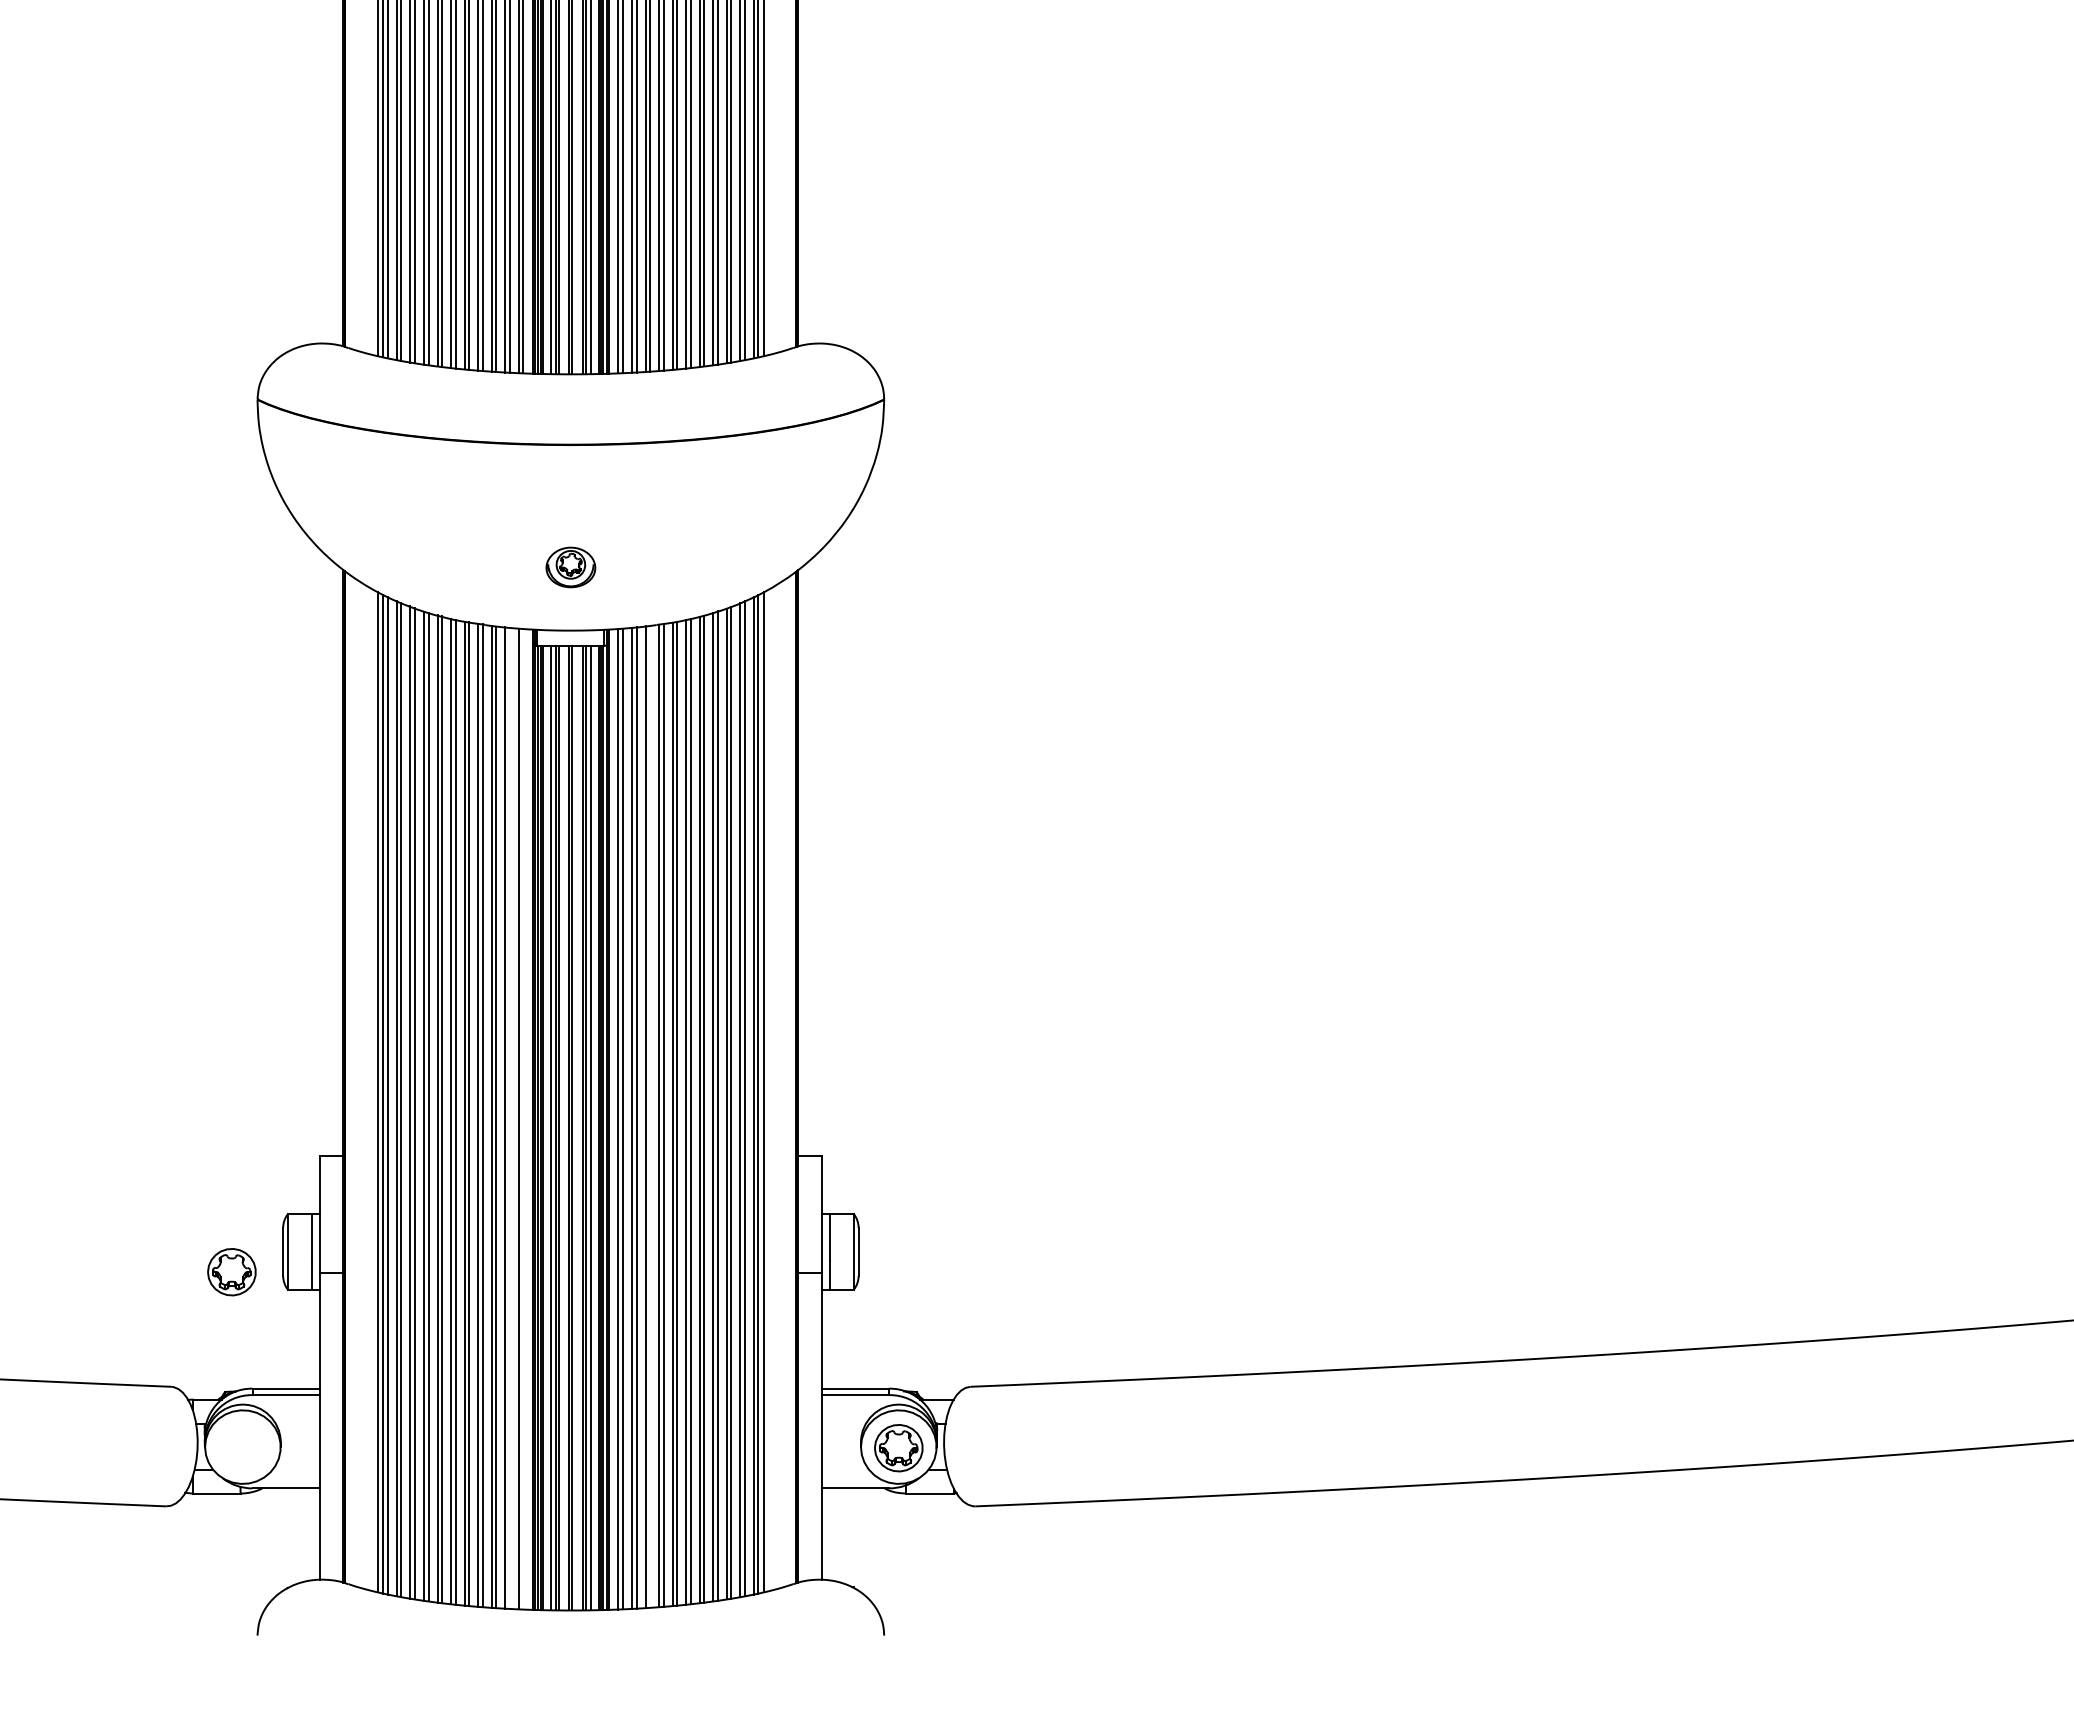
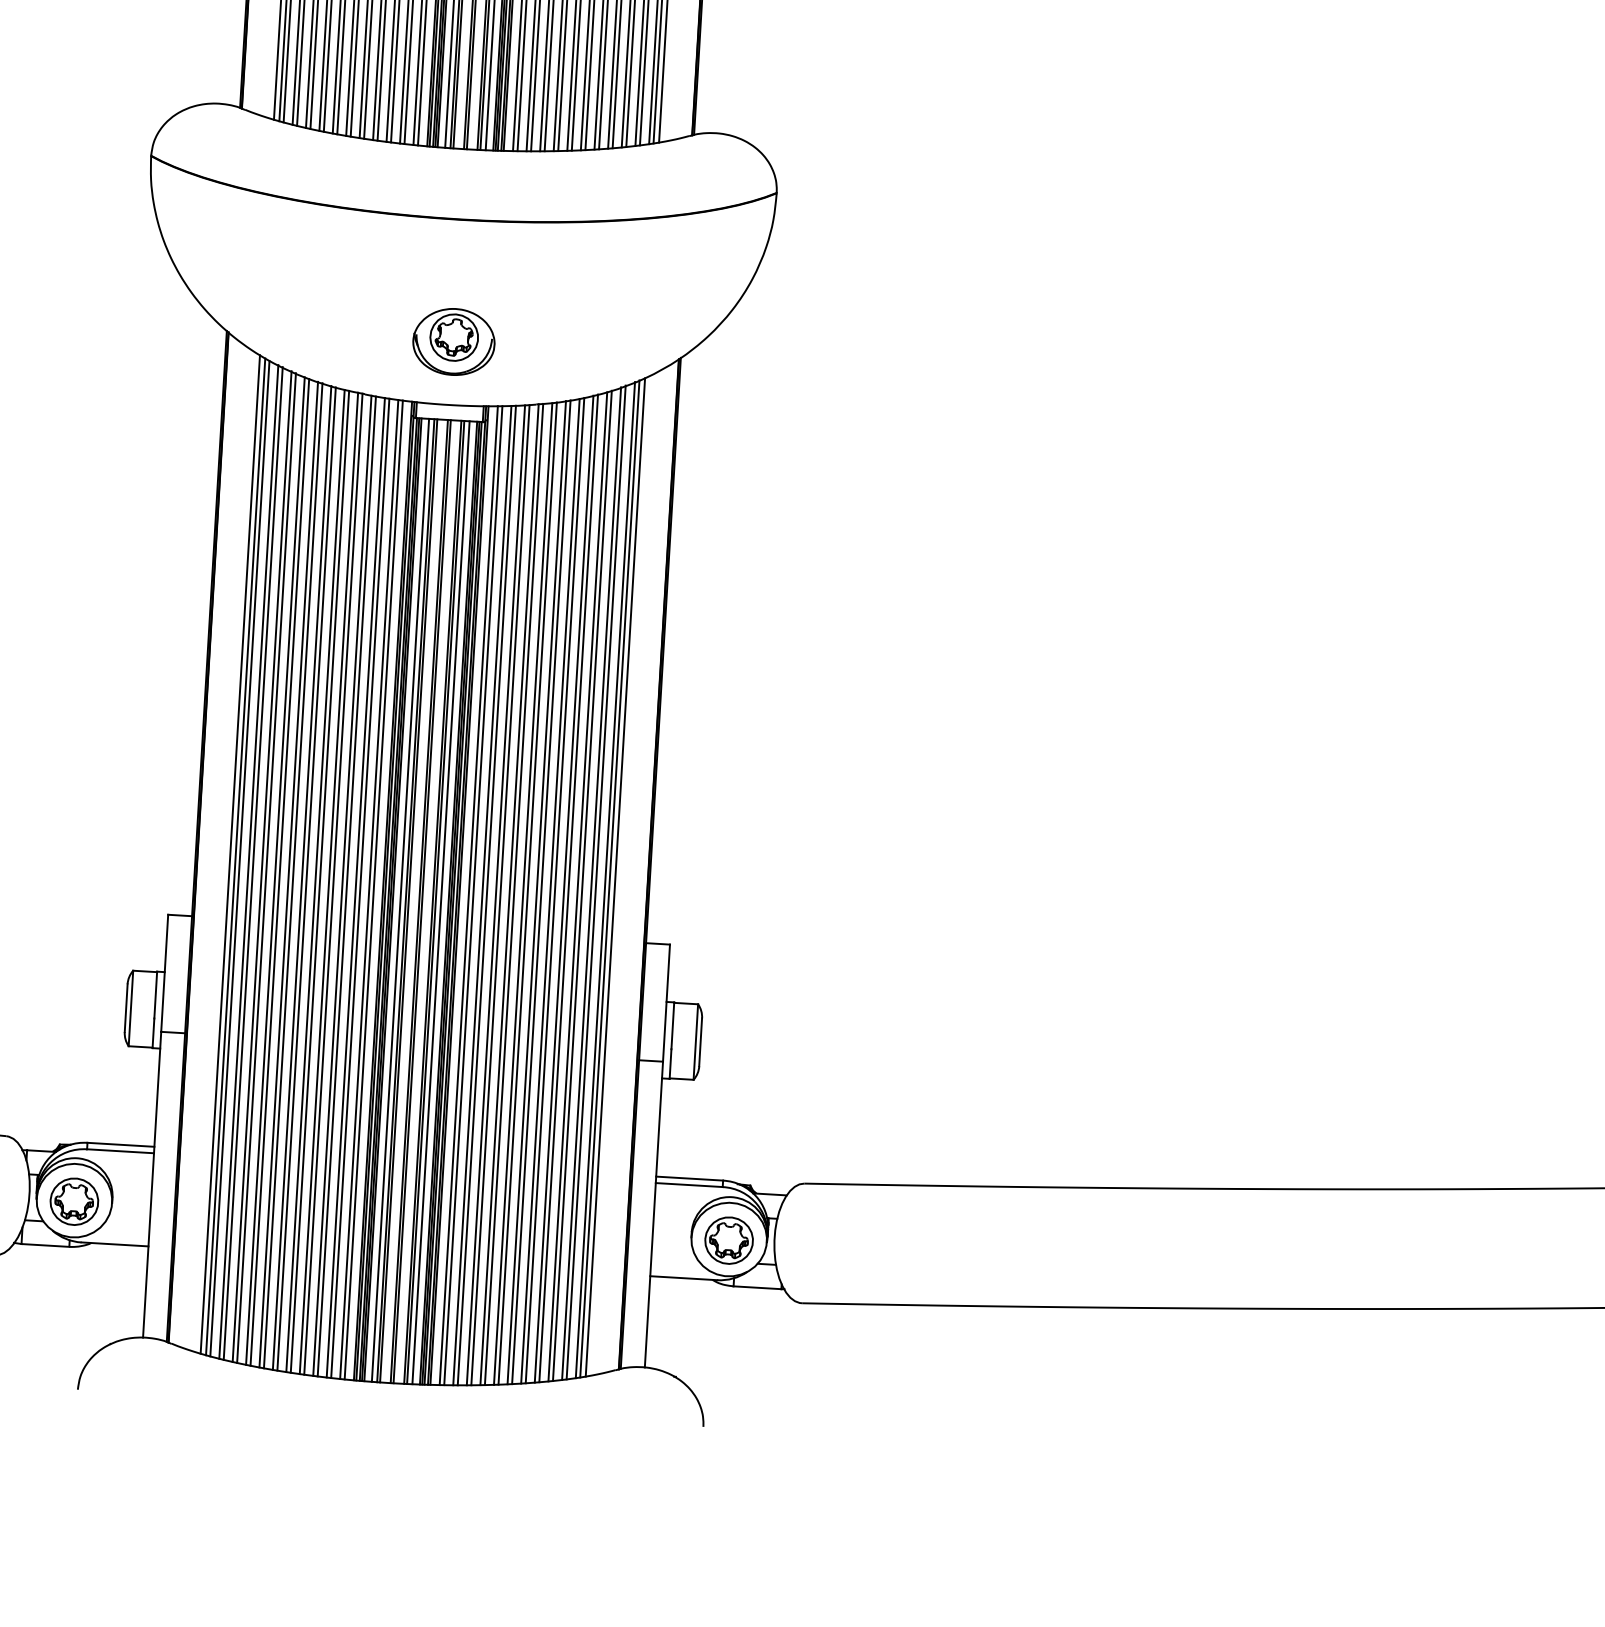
part: (570, 567) -> (453, 342), size x1.67
line: (650, 1116) -> (500, 894), added
line: (509, 1117) -> (360, 887), added
line: (523, 1118) -> (374, 889), added
part: (231, 1272) -> (73, 1202), moved

